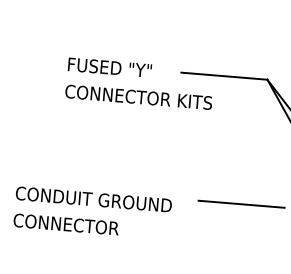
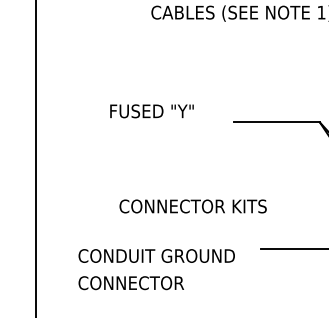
text: (109, 67) -> (151, 111), moved
text: (138, 97) -> (192, 206), moved

